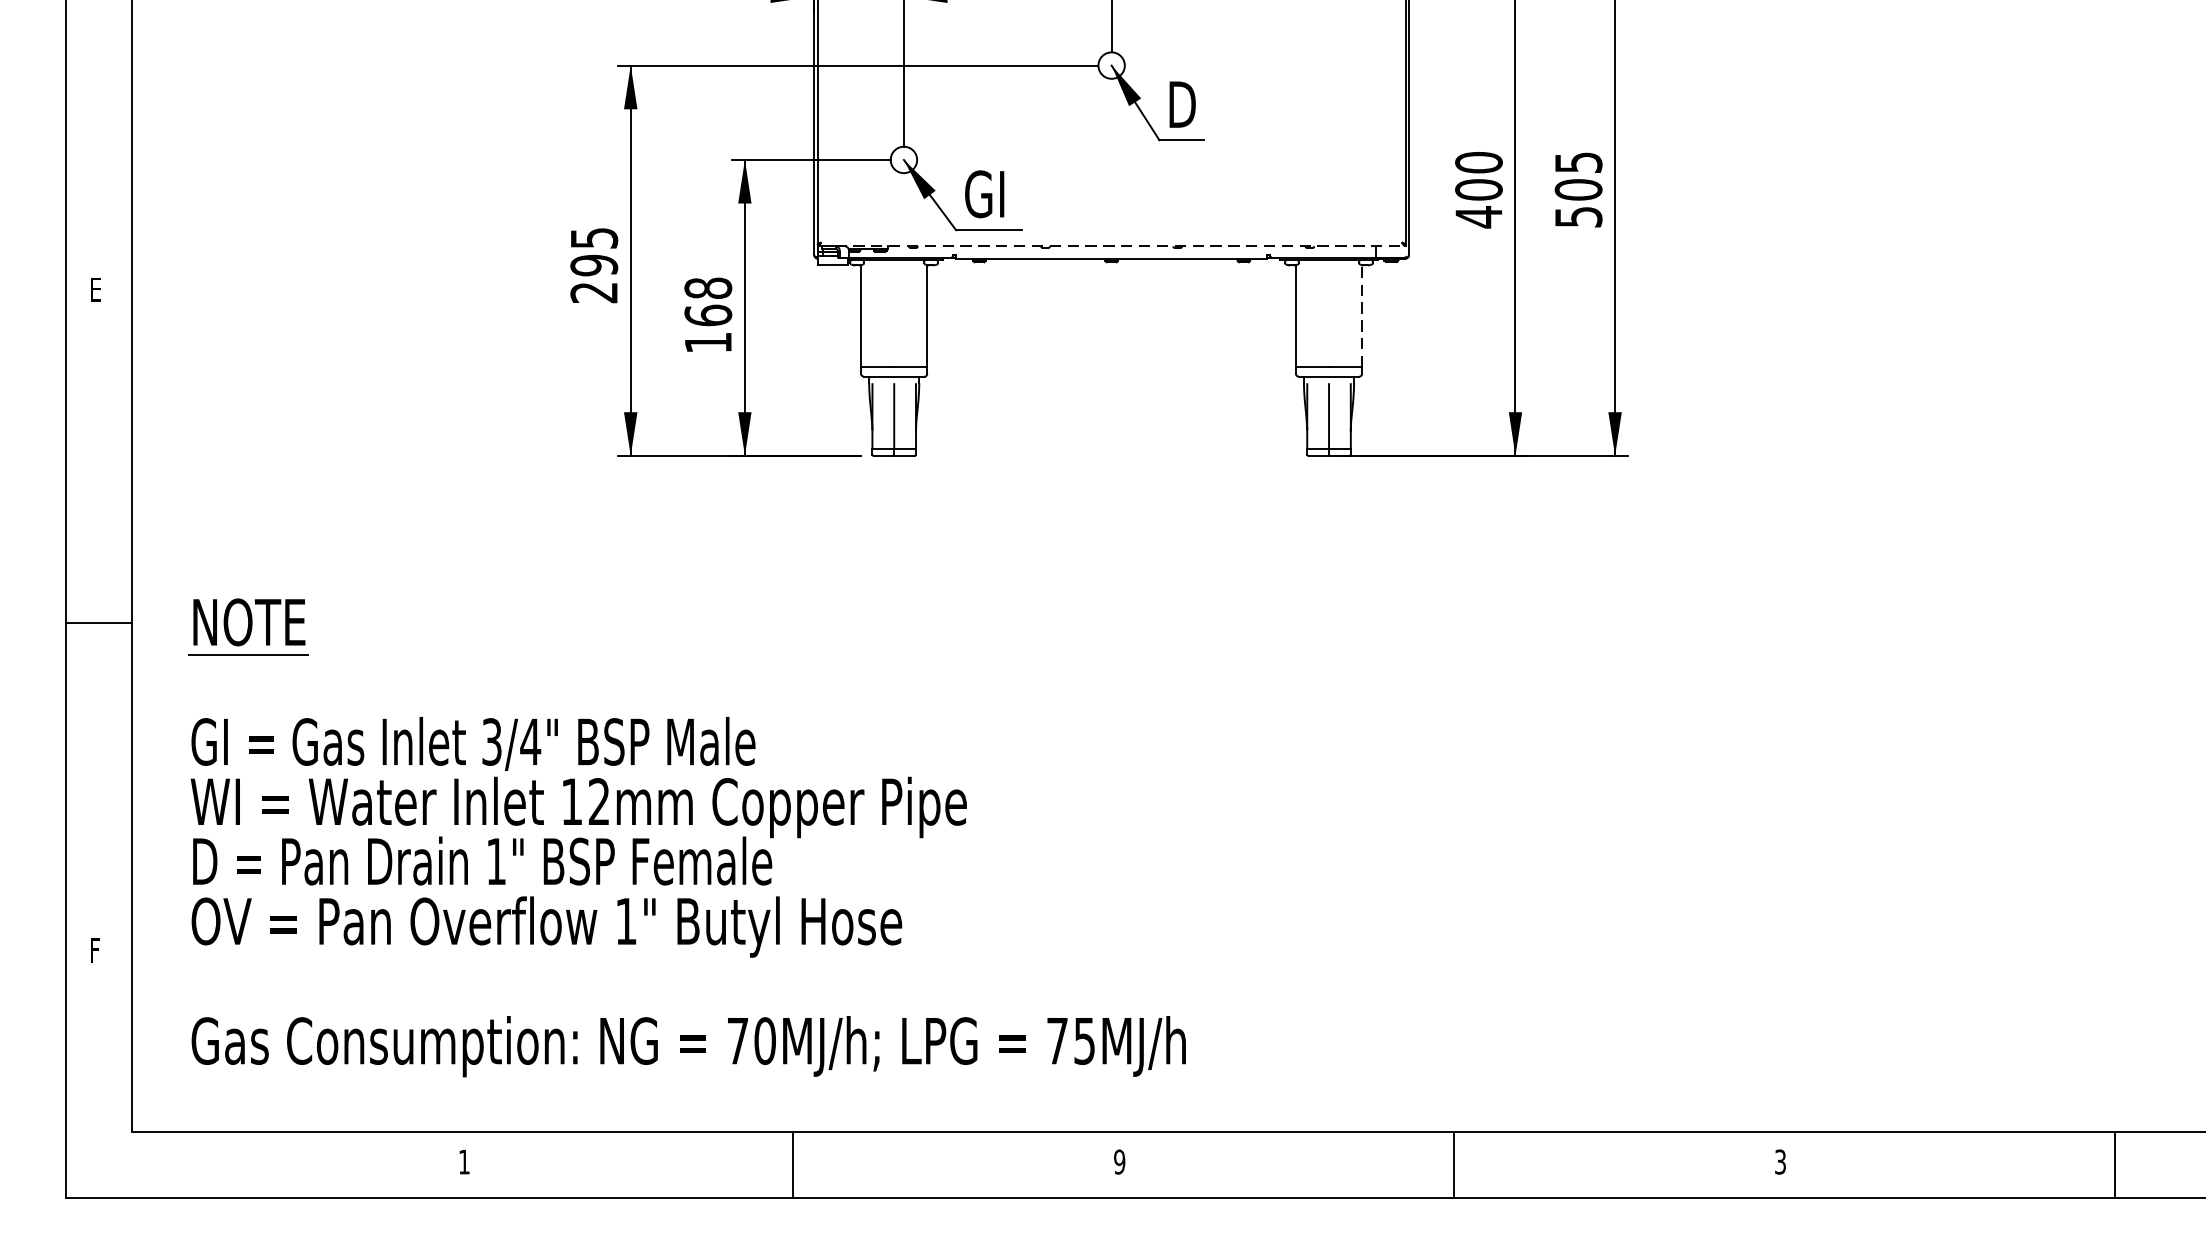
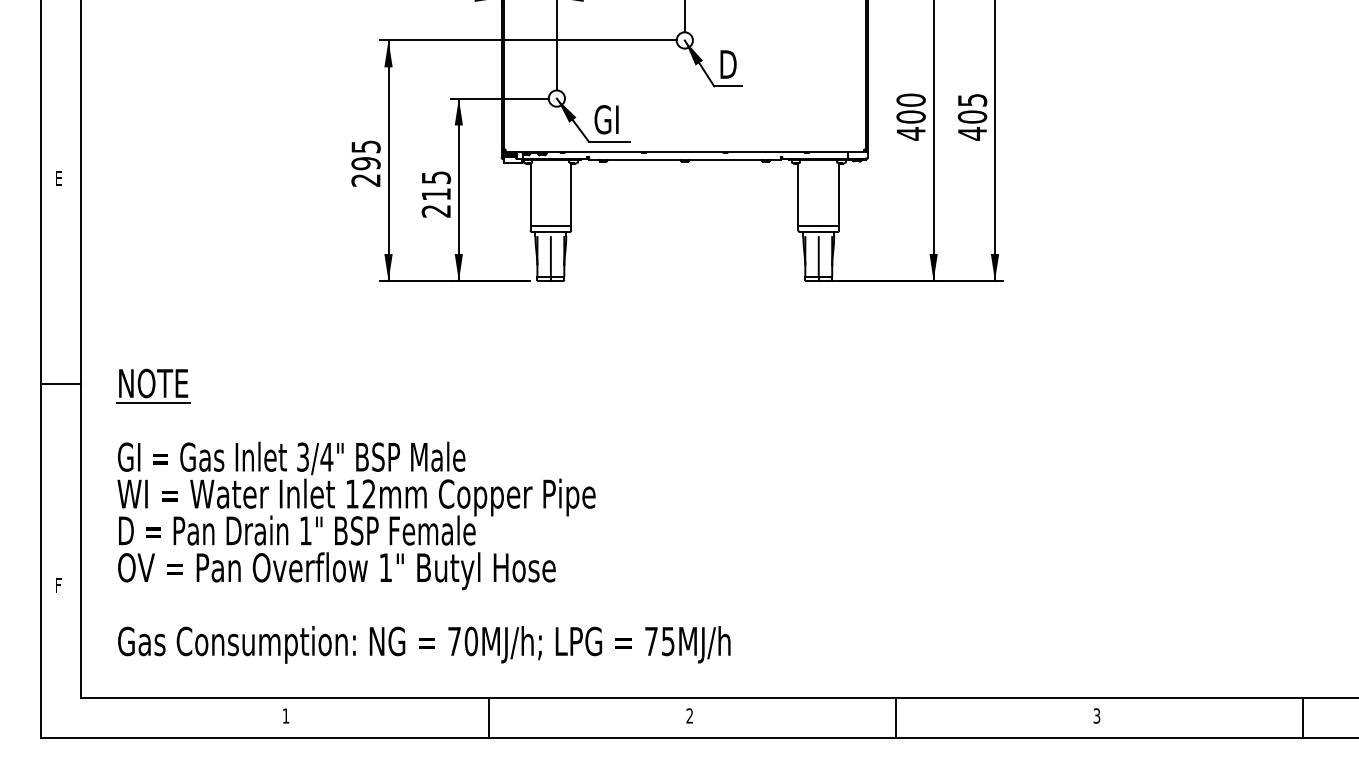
text: (1578, 216) -> (972, 133), 505 -> 405
line: (1112, 245) -> (685, 151), dashed -> solid
text: (708, 315) -> (436, 194), 168 -> 215
line: (1362, 315) -> (839, 194), dashed -> solid
text: (1119, 1161) -> (689, 715), 9 -> 2

